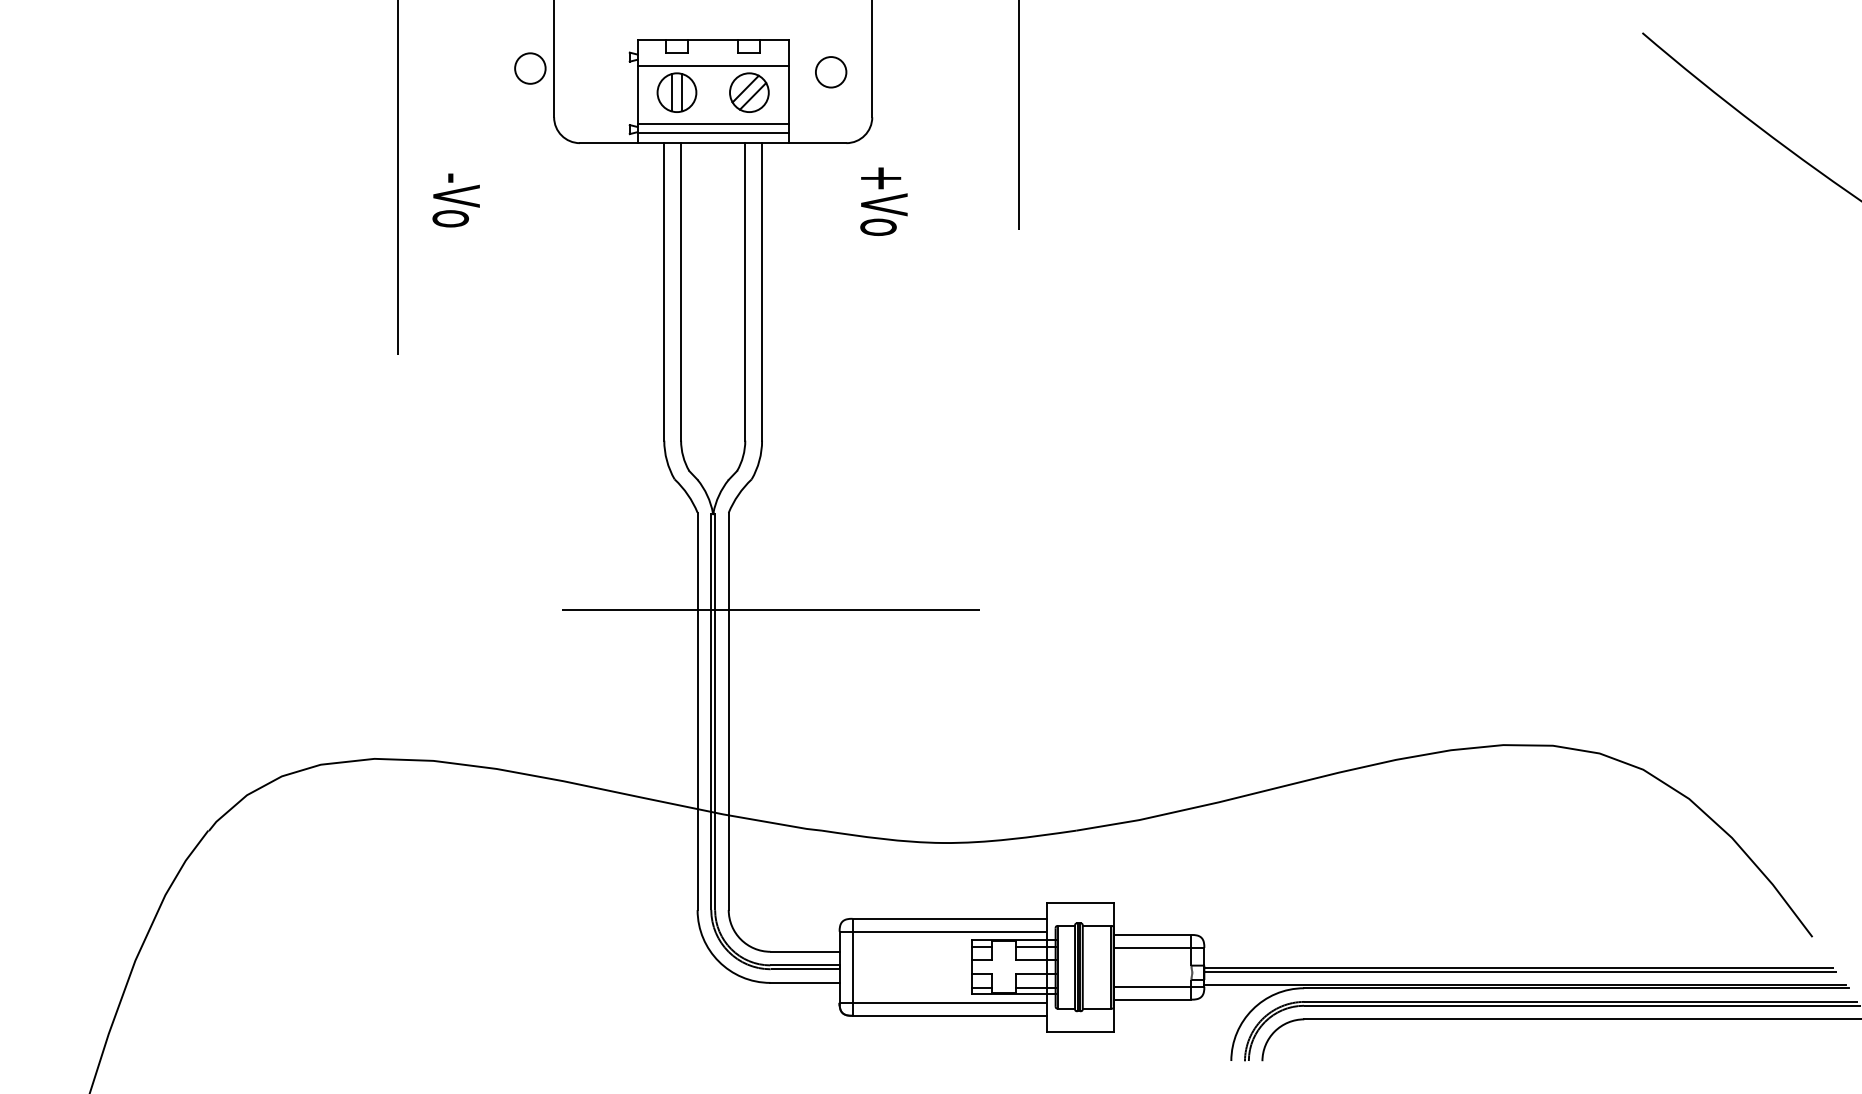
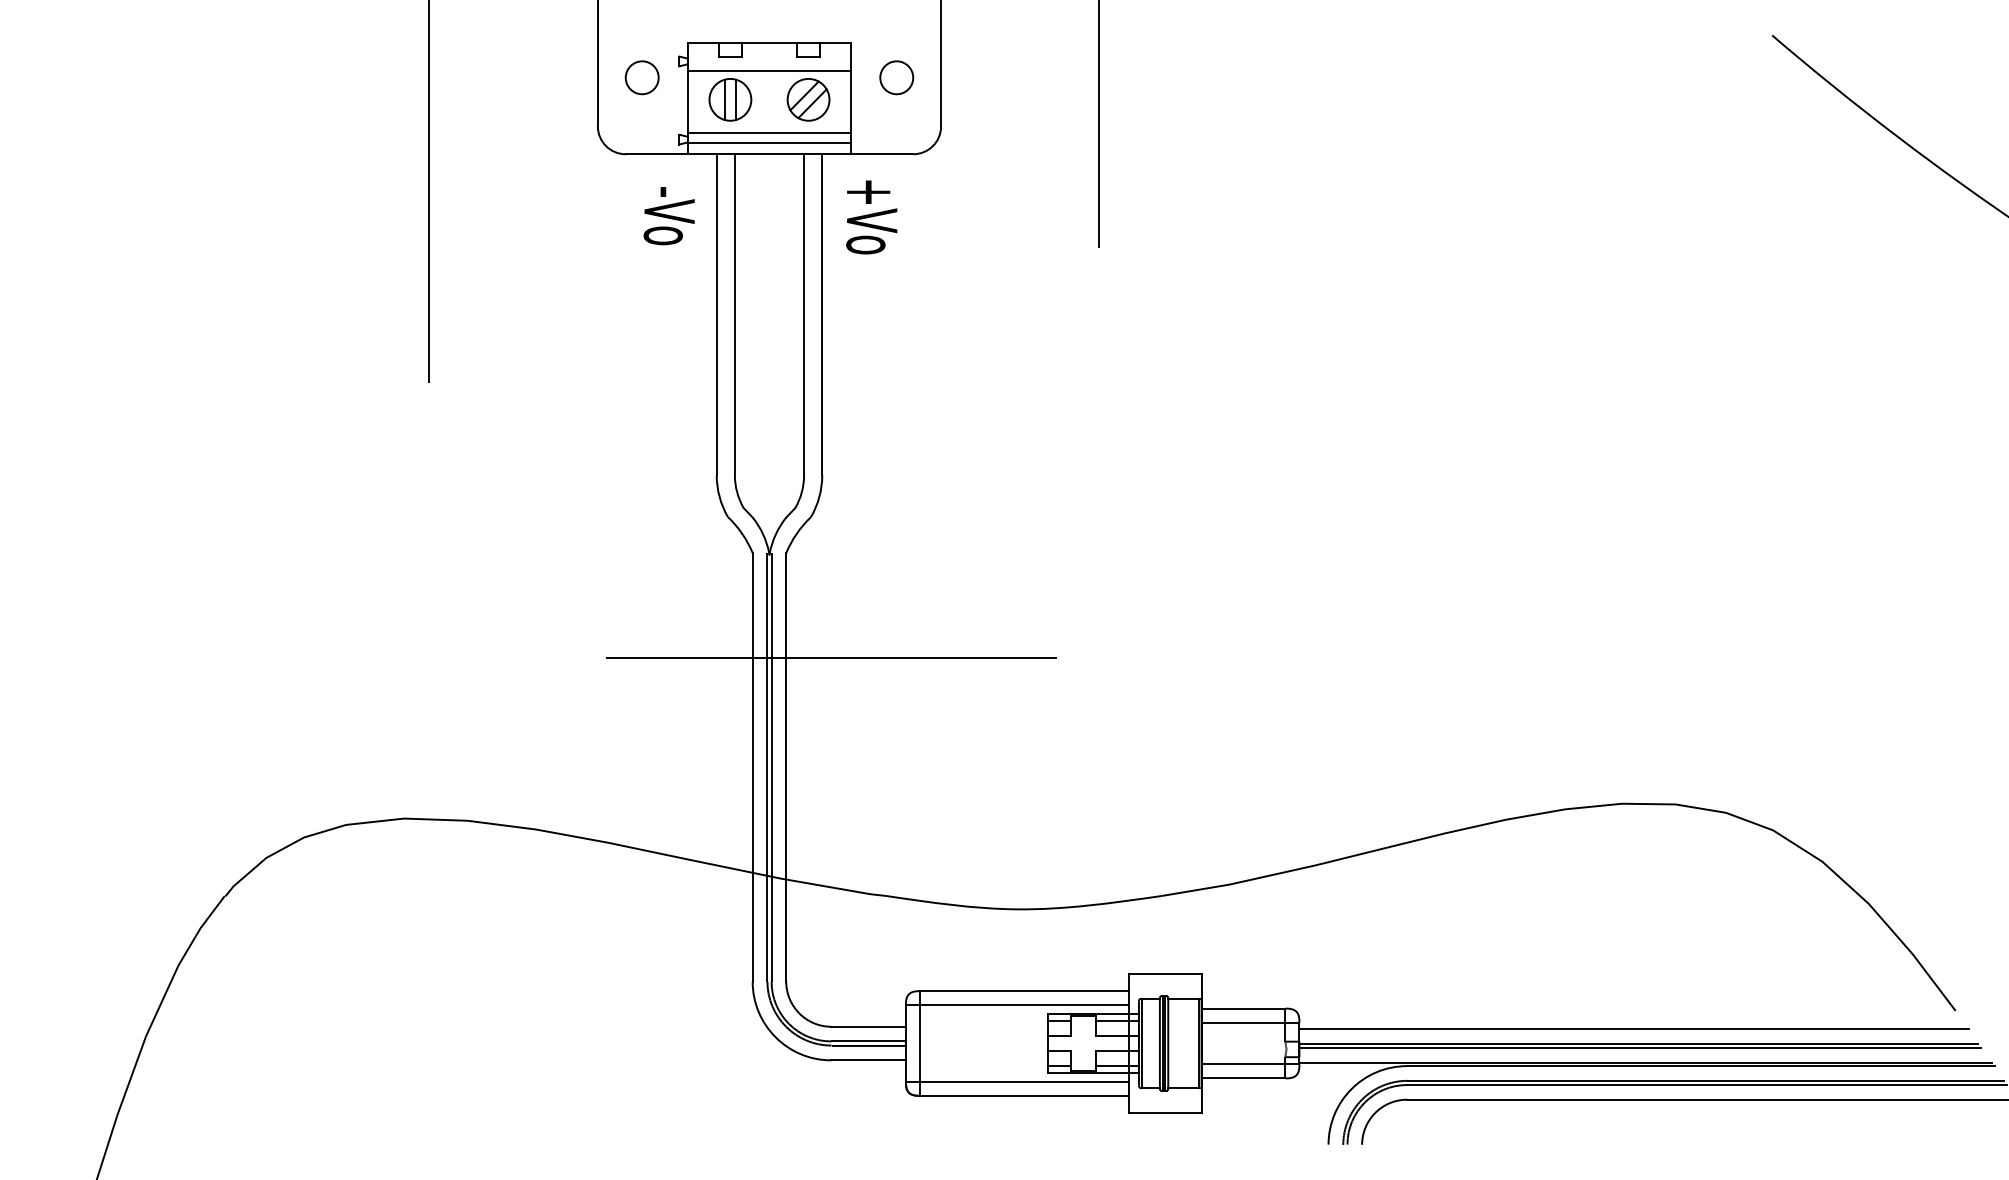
circle: (529, 68) -> (641, 77), moved
text: (455, 200) -> (668, 216), moved
text: (883, 201) -> (871, 217), moved
line: (1513, 954) -> (1633, 1029), added

